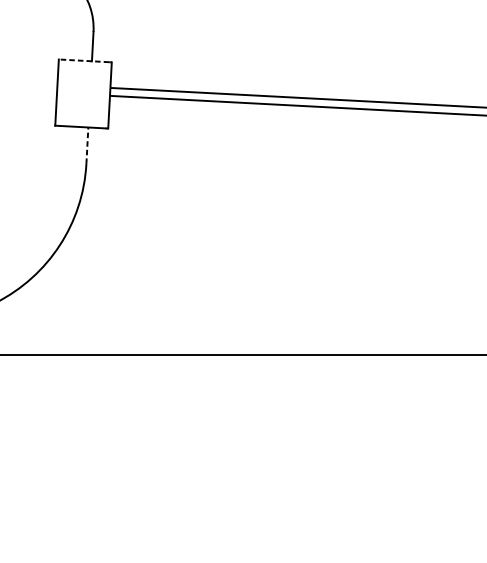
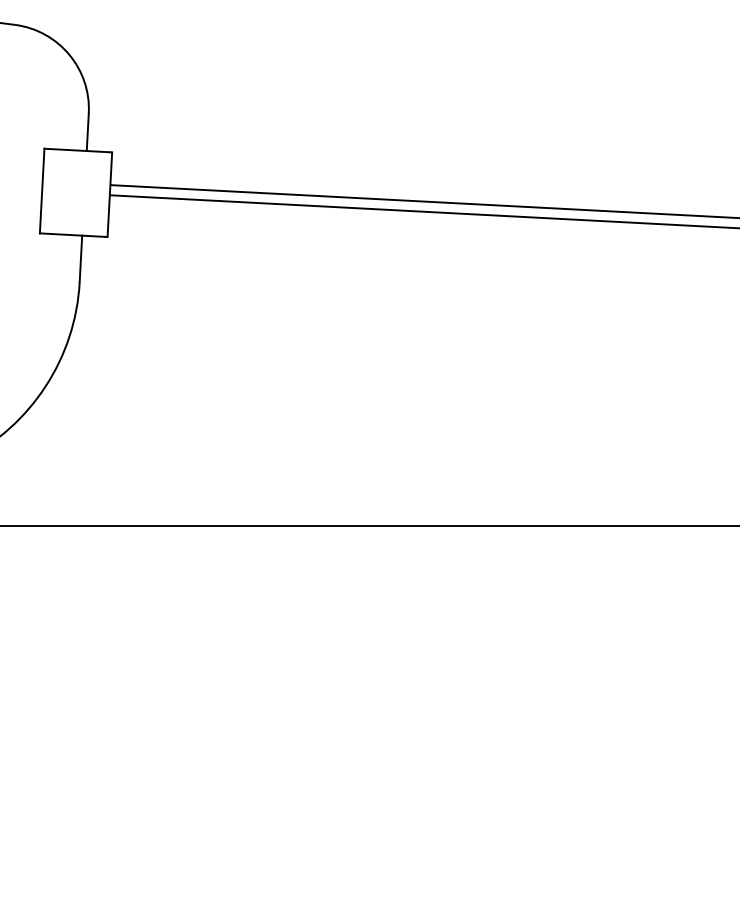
line: (83, 60) -> (76, 150), dashed -> solid
line: (87, 145) -> (80, 258), dashed -> solid

